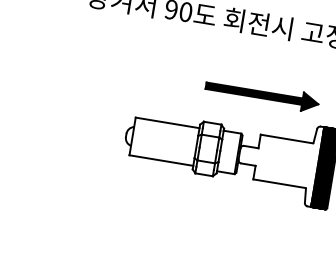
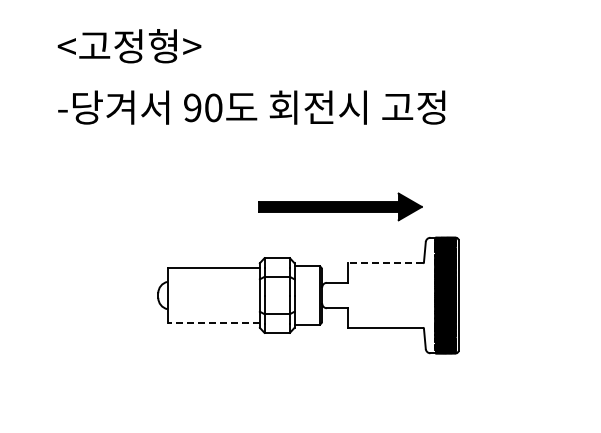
line: (286, 139) -> (385, 263), solid -> dashed
line: (161, 160) -> (213, 322), solid -> dashed

